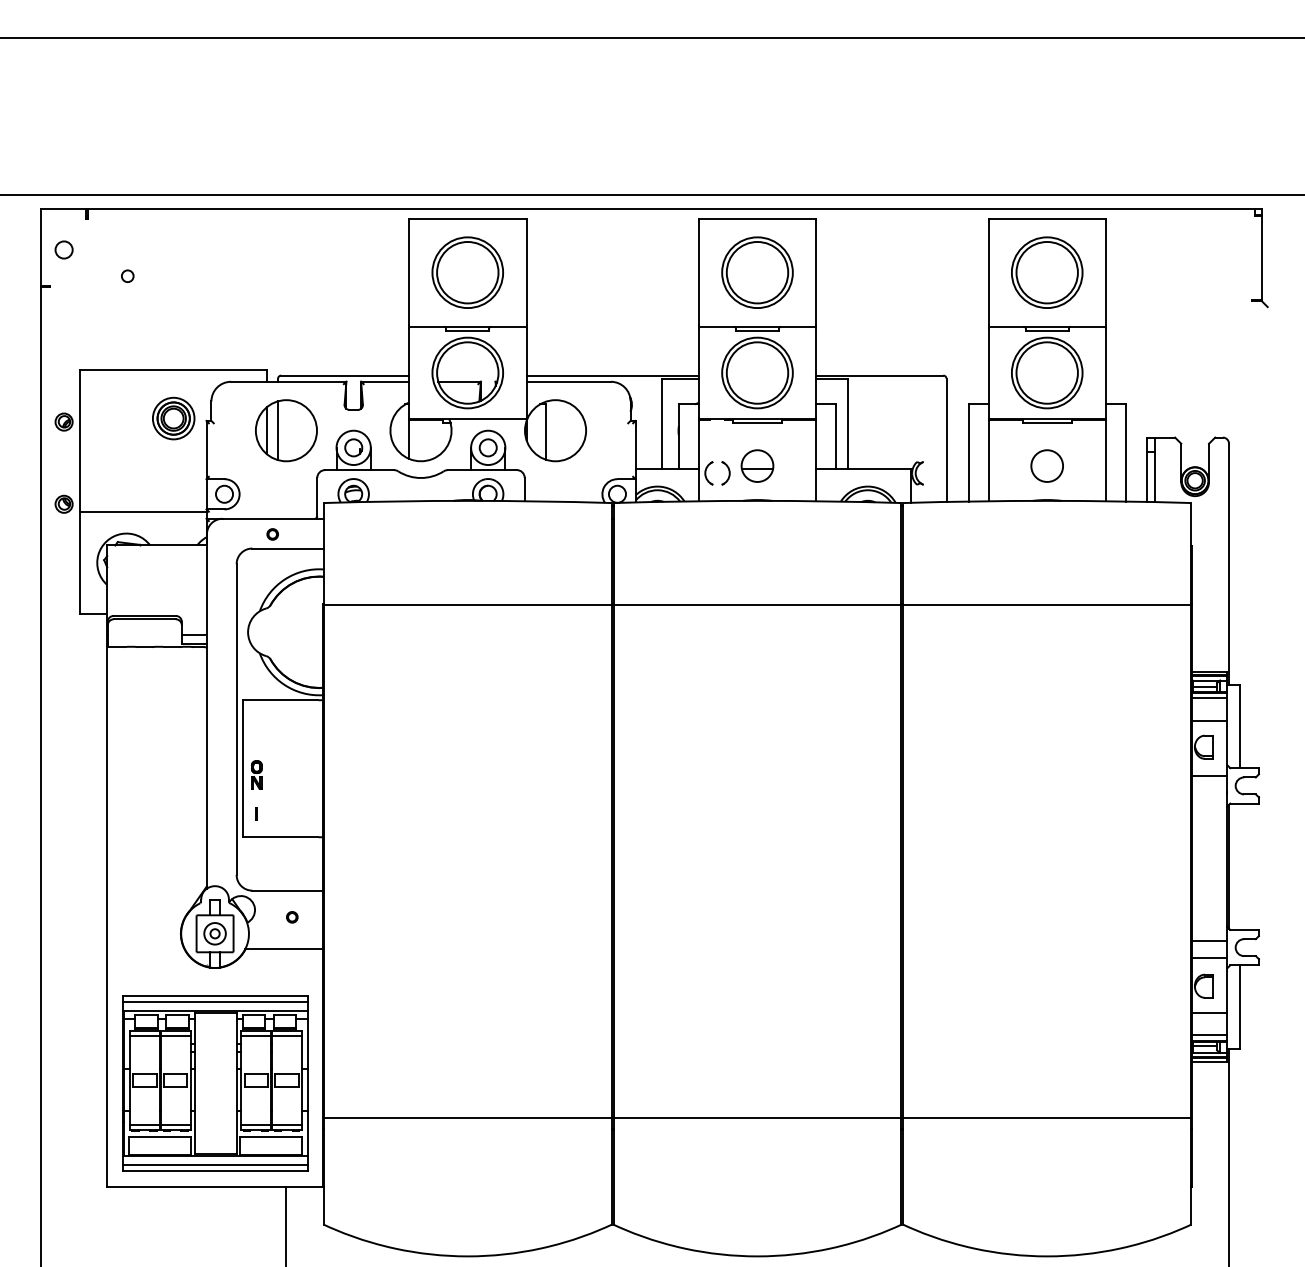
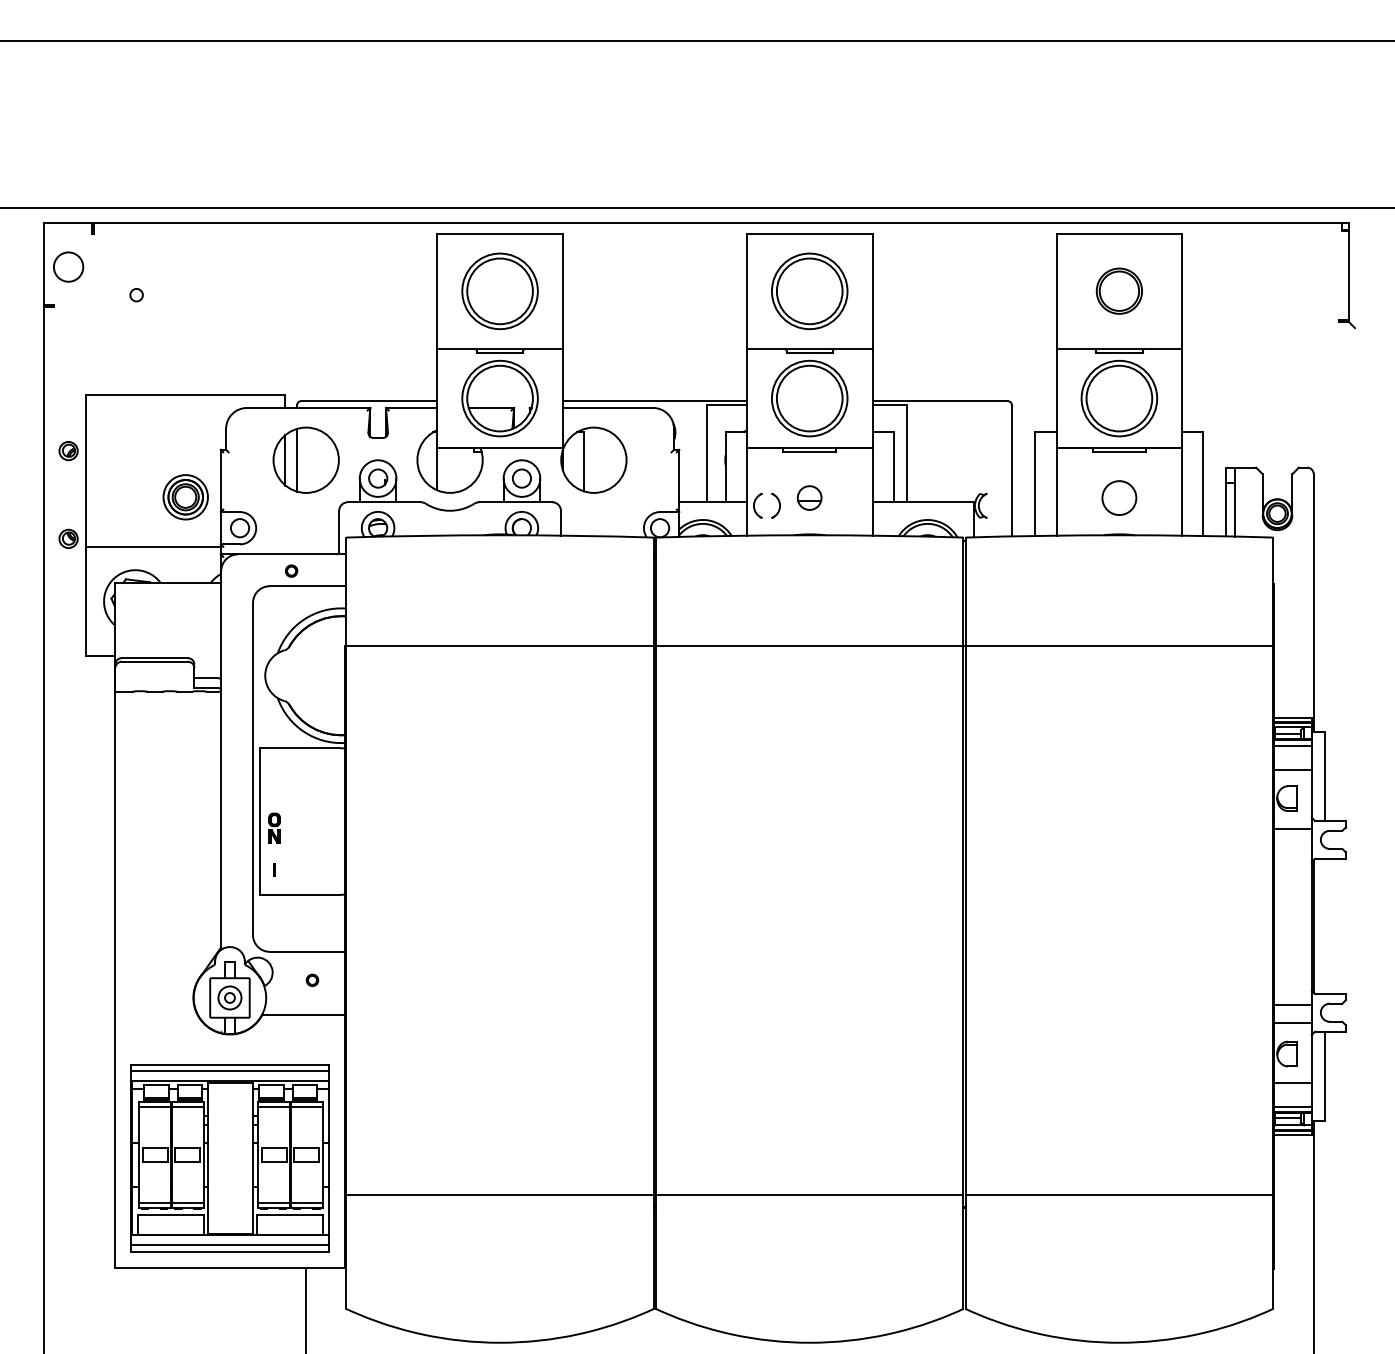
circle: (64, 249) -> (68, 266), size x1.6
part: (1047, 271) -> (1119, 290), size x0.6
part: (173, 418) -> (185, 497), moved
part: (757, 465) -> (809, 497), size x0.7

